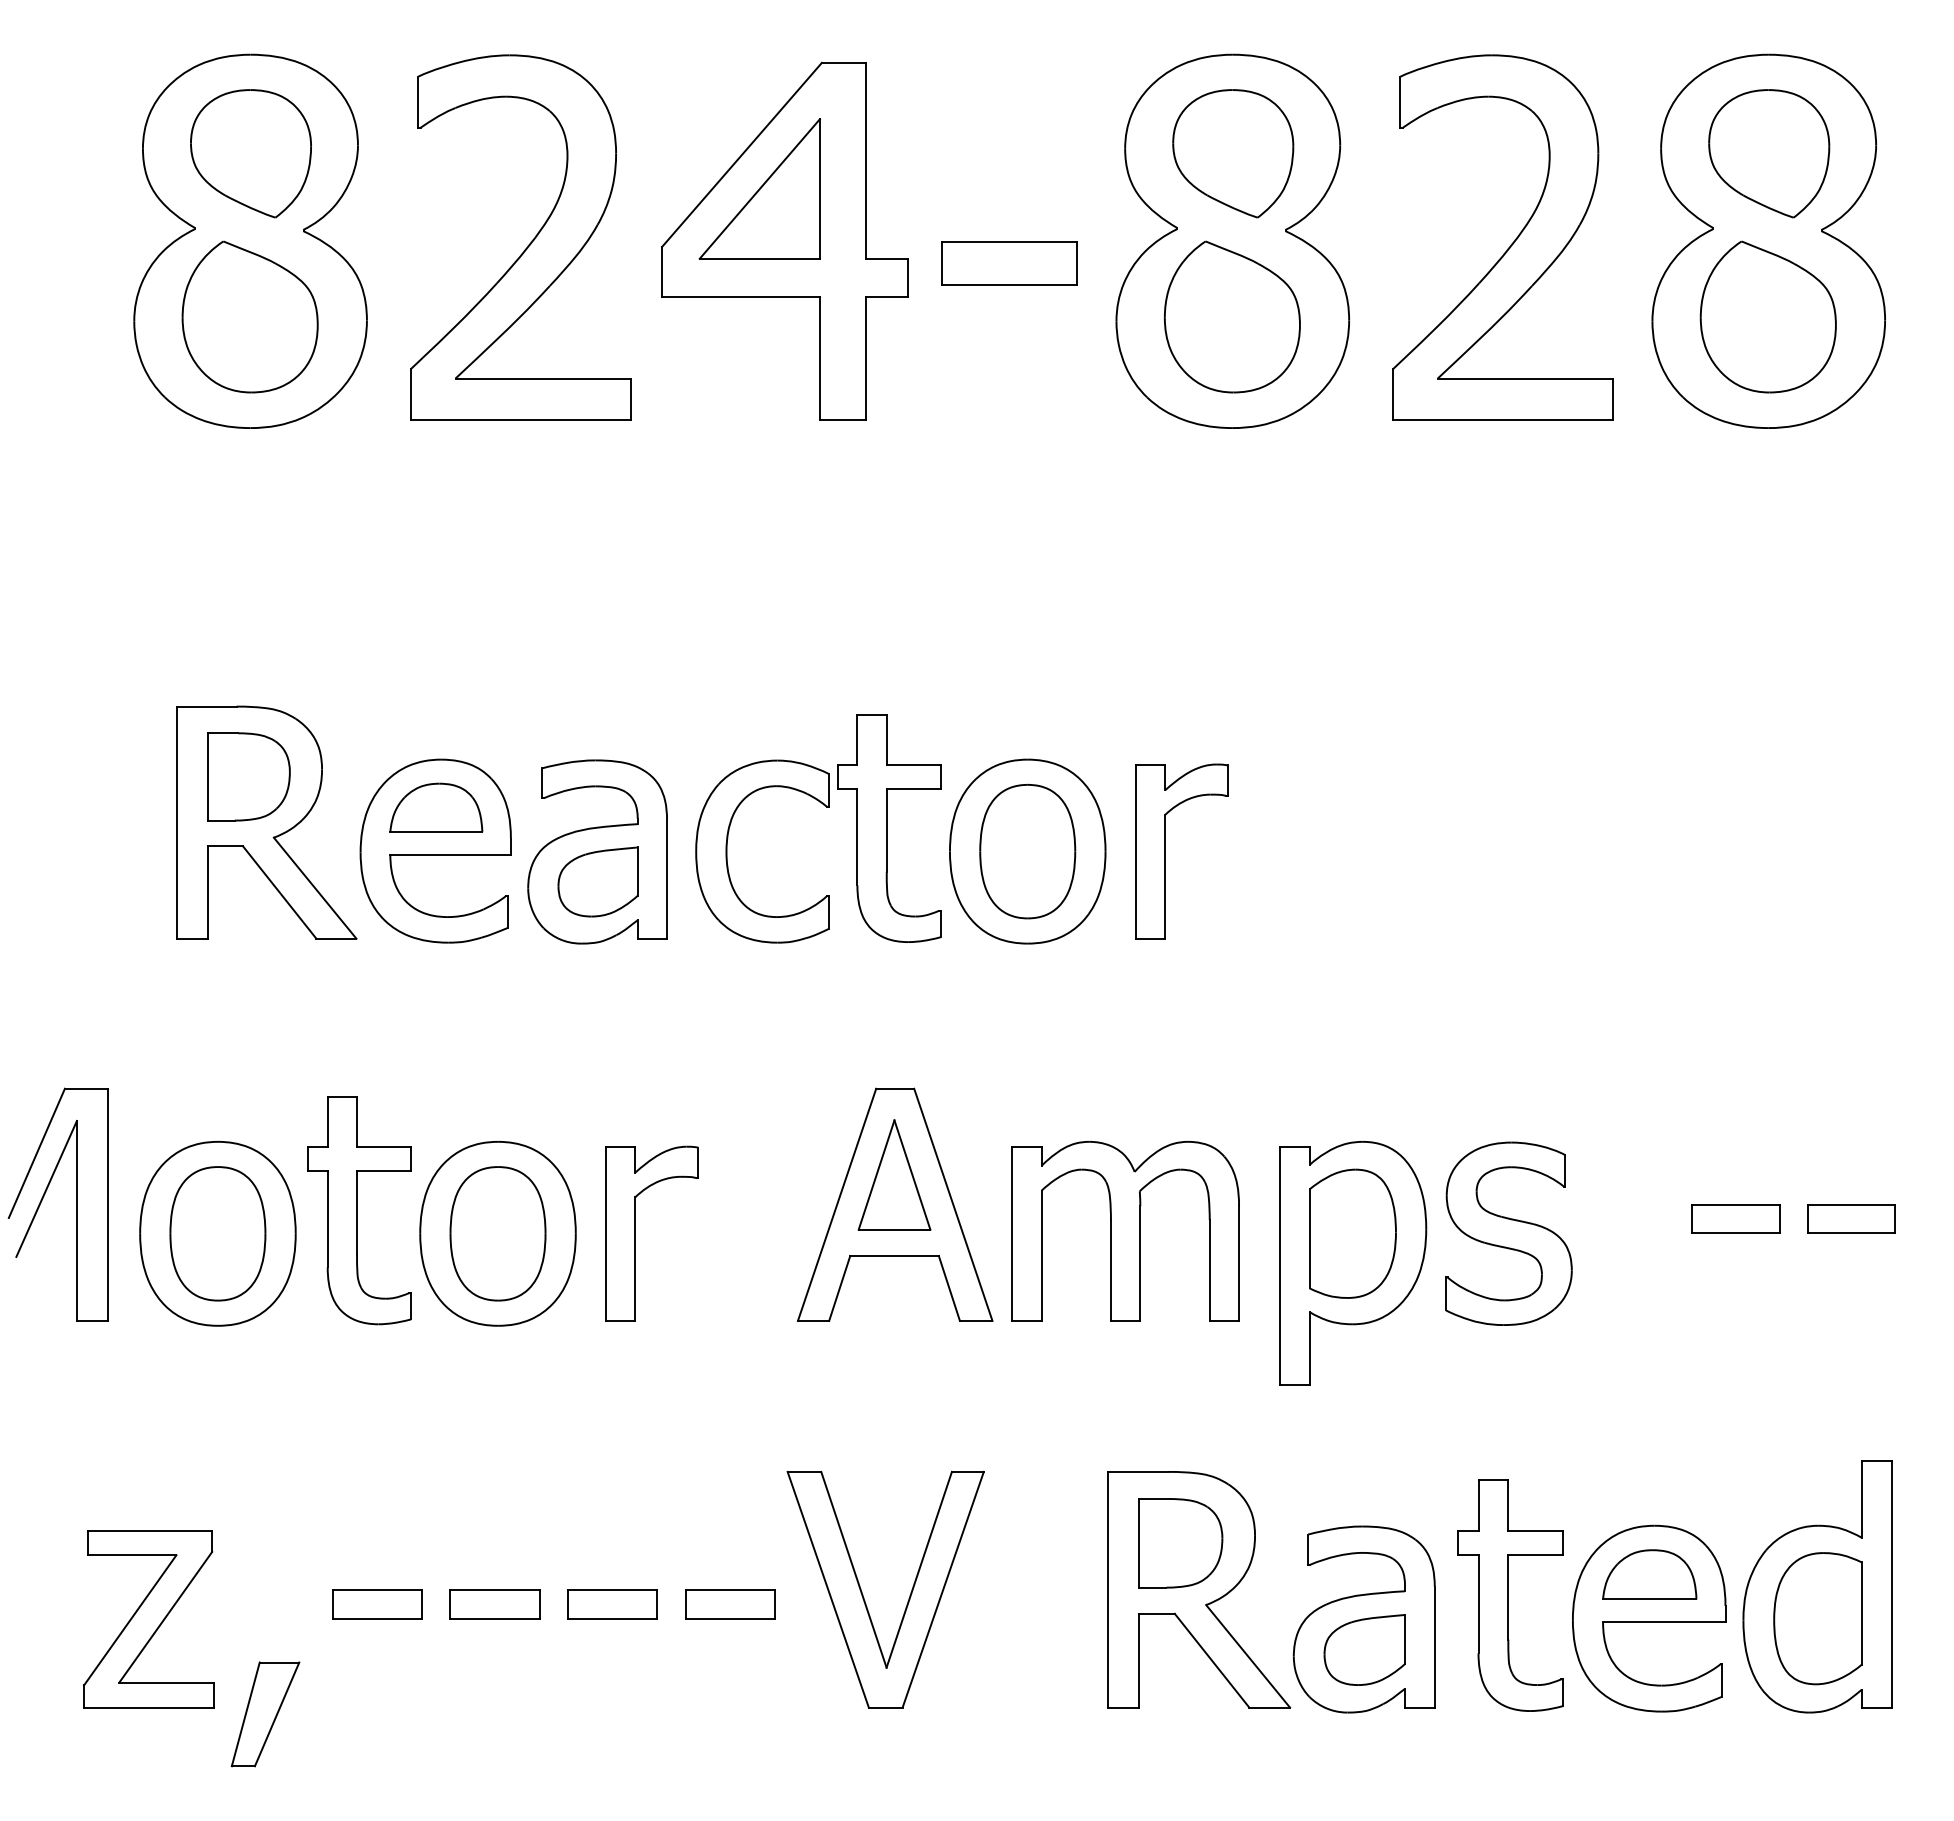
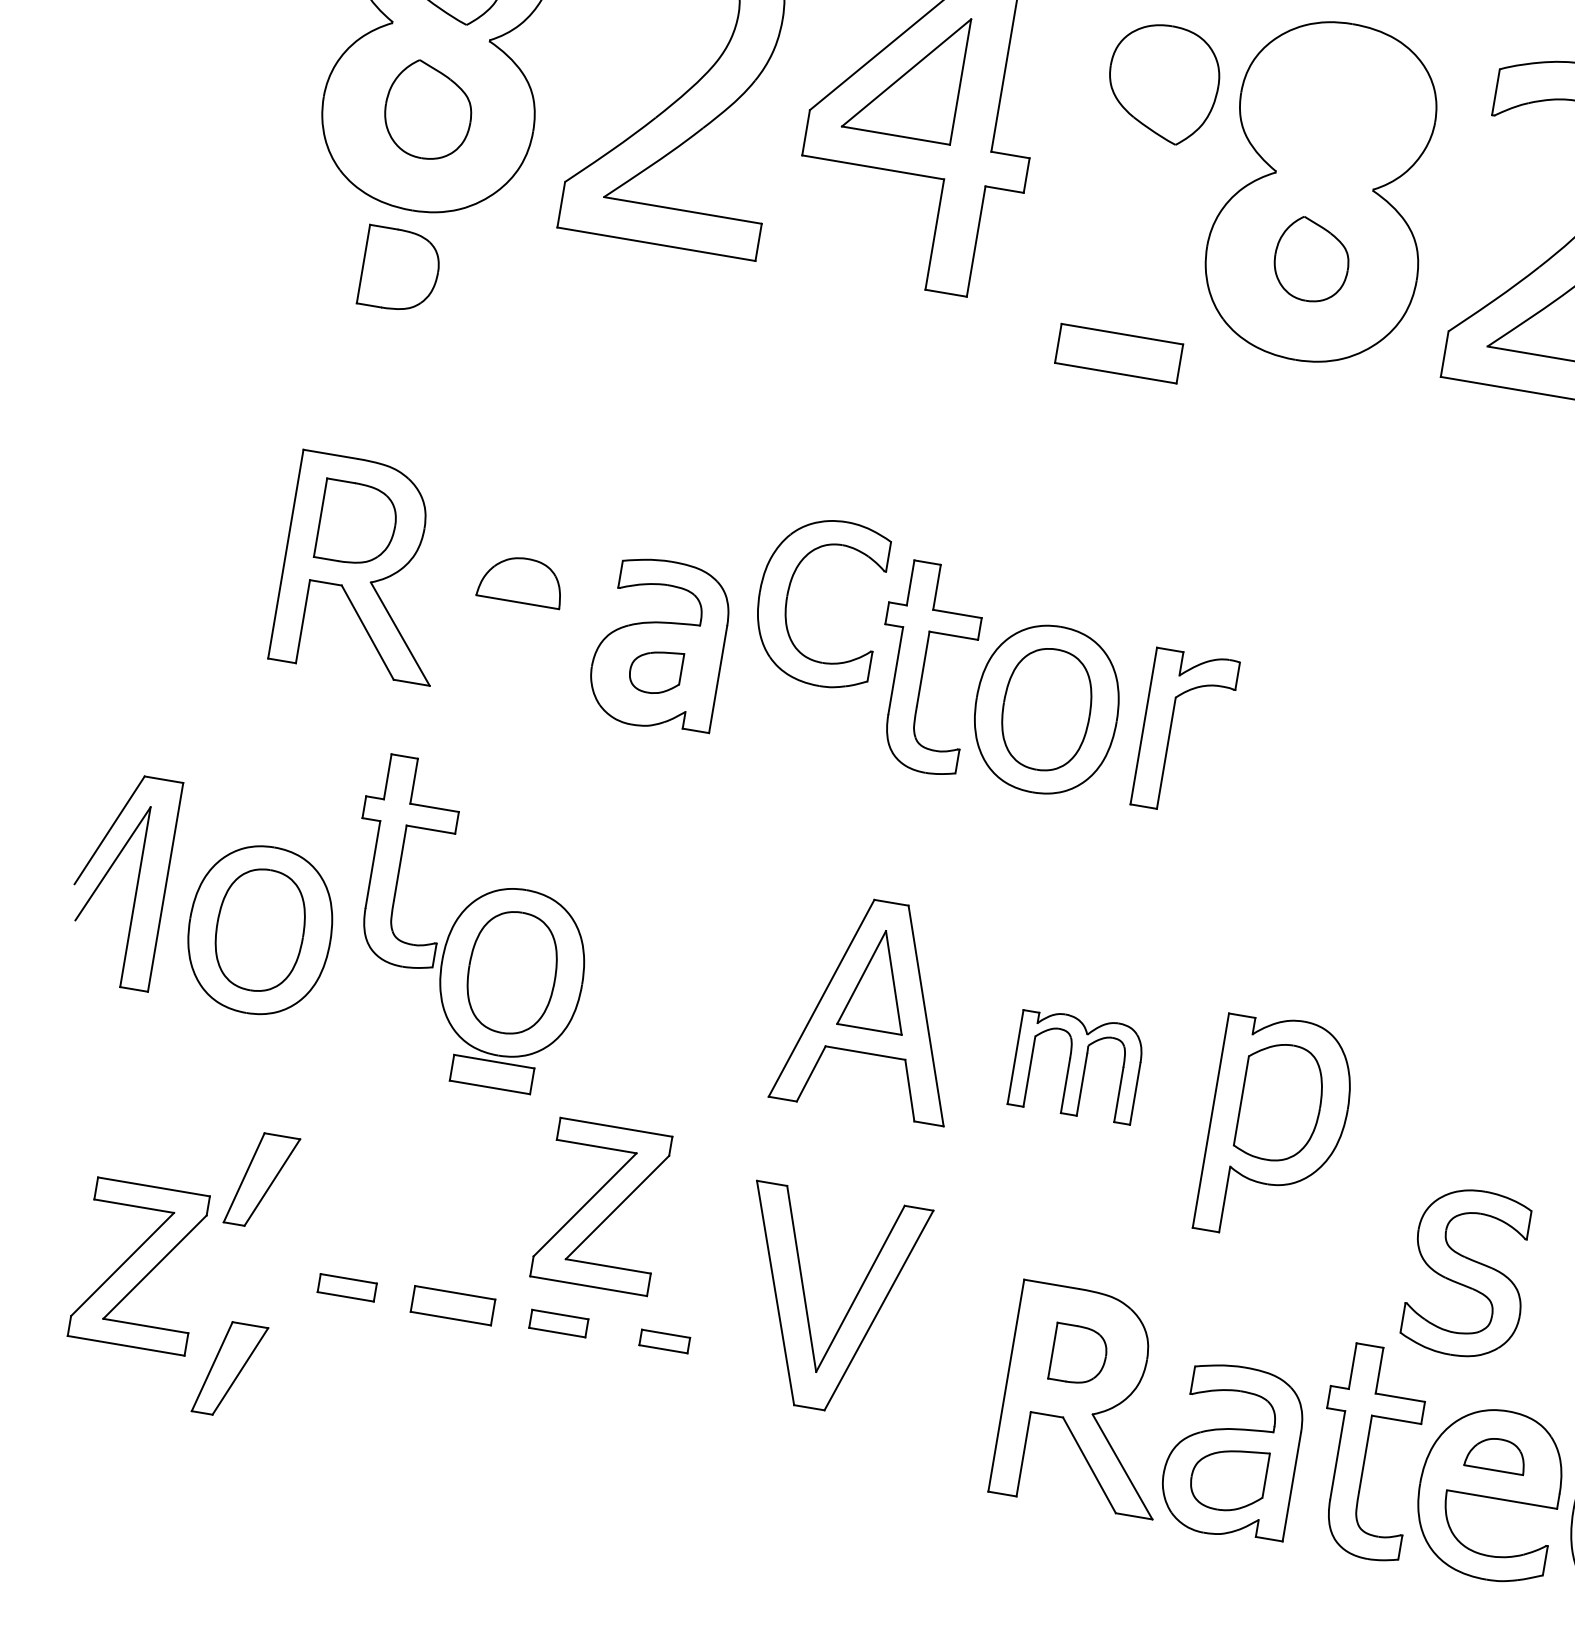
part: (1233, 153) -> (1163, 83), moved
part: (1009, 263) -> (1118, 353), moved
part: (249, 316) -> (428, 109), size x0.7
part: (1231, 316) -> (1311, 259), size x0.6
part: (248, 494) -> (400, 269), added
part: (435, 850) -> (514, 618), removed
part: (727, 851) -> (788, 596), moved
part: (597, 881) -> (655, 671), size x0.7
part: (359, 1210) -> (402, 861), moved
part: (1125, 1231) -> (1076, 1066), size x0.6
part: (635, 1233) -> (635, 993), removed
part: (1508, 1233) -> (1468, 1273), moved
part: (494, 1347) -> (491, 1074), added
part: (637, 1470) -> (601, 1206), added
part: (265, 1504) -> (261, 1180), added
part: (1180, 1543) -> (1078, 1355), size x0.7
part: (1649, 1574) -> (1496, 1454), size x0.7
part: (864, 1597) -> (806, 1305), moved
part: (377, 1604) -> (347, 1287), size x0.7
part: (612, 1604) -> (558, 1323), size x0.7
part: (730, 1604) -> (664, 1341), size x0.6

